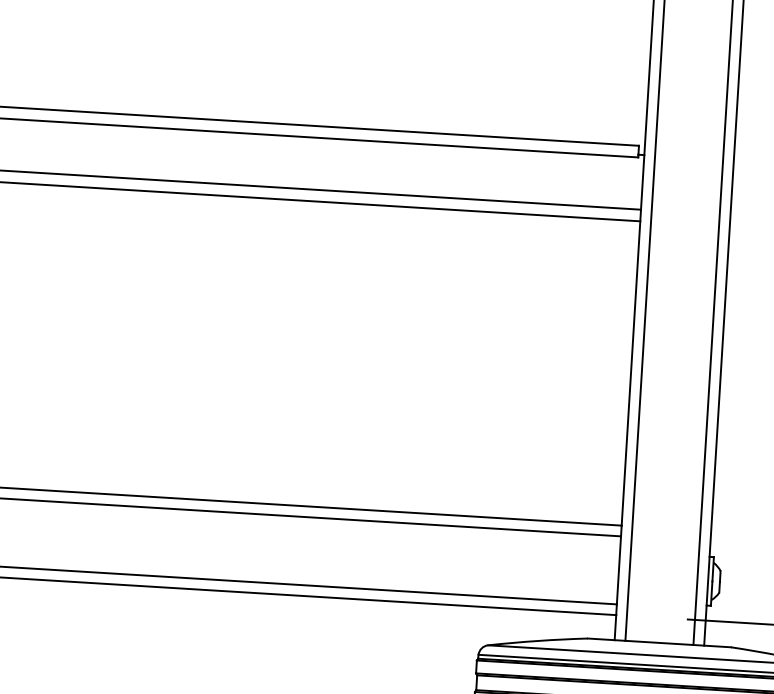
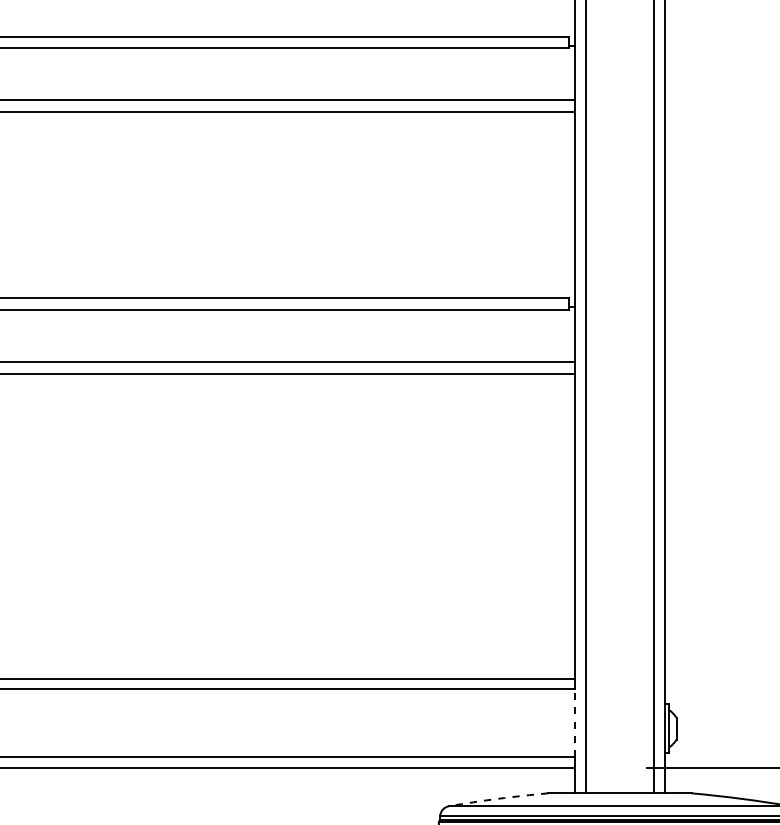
line: (619, 569) -> (575, 722), solid -> dashed
arc: (537, 640) -> (498, 798), solid -> dashed

